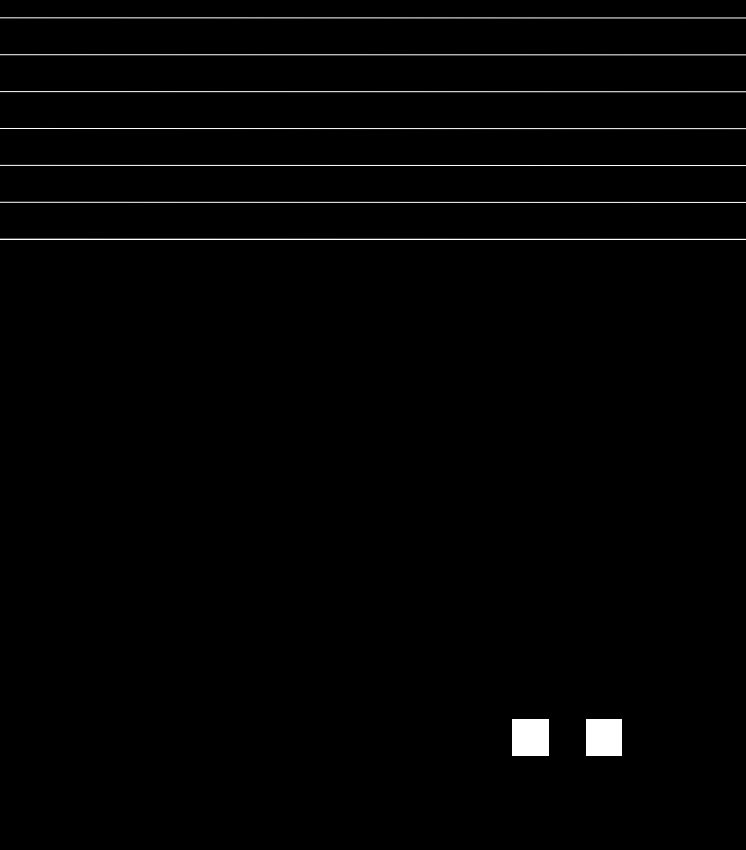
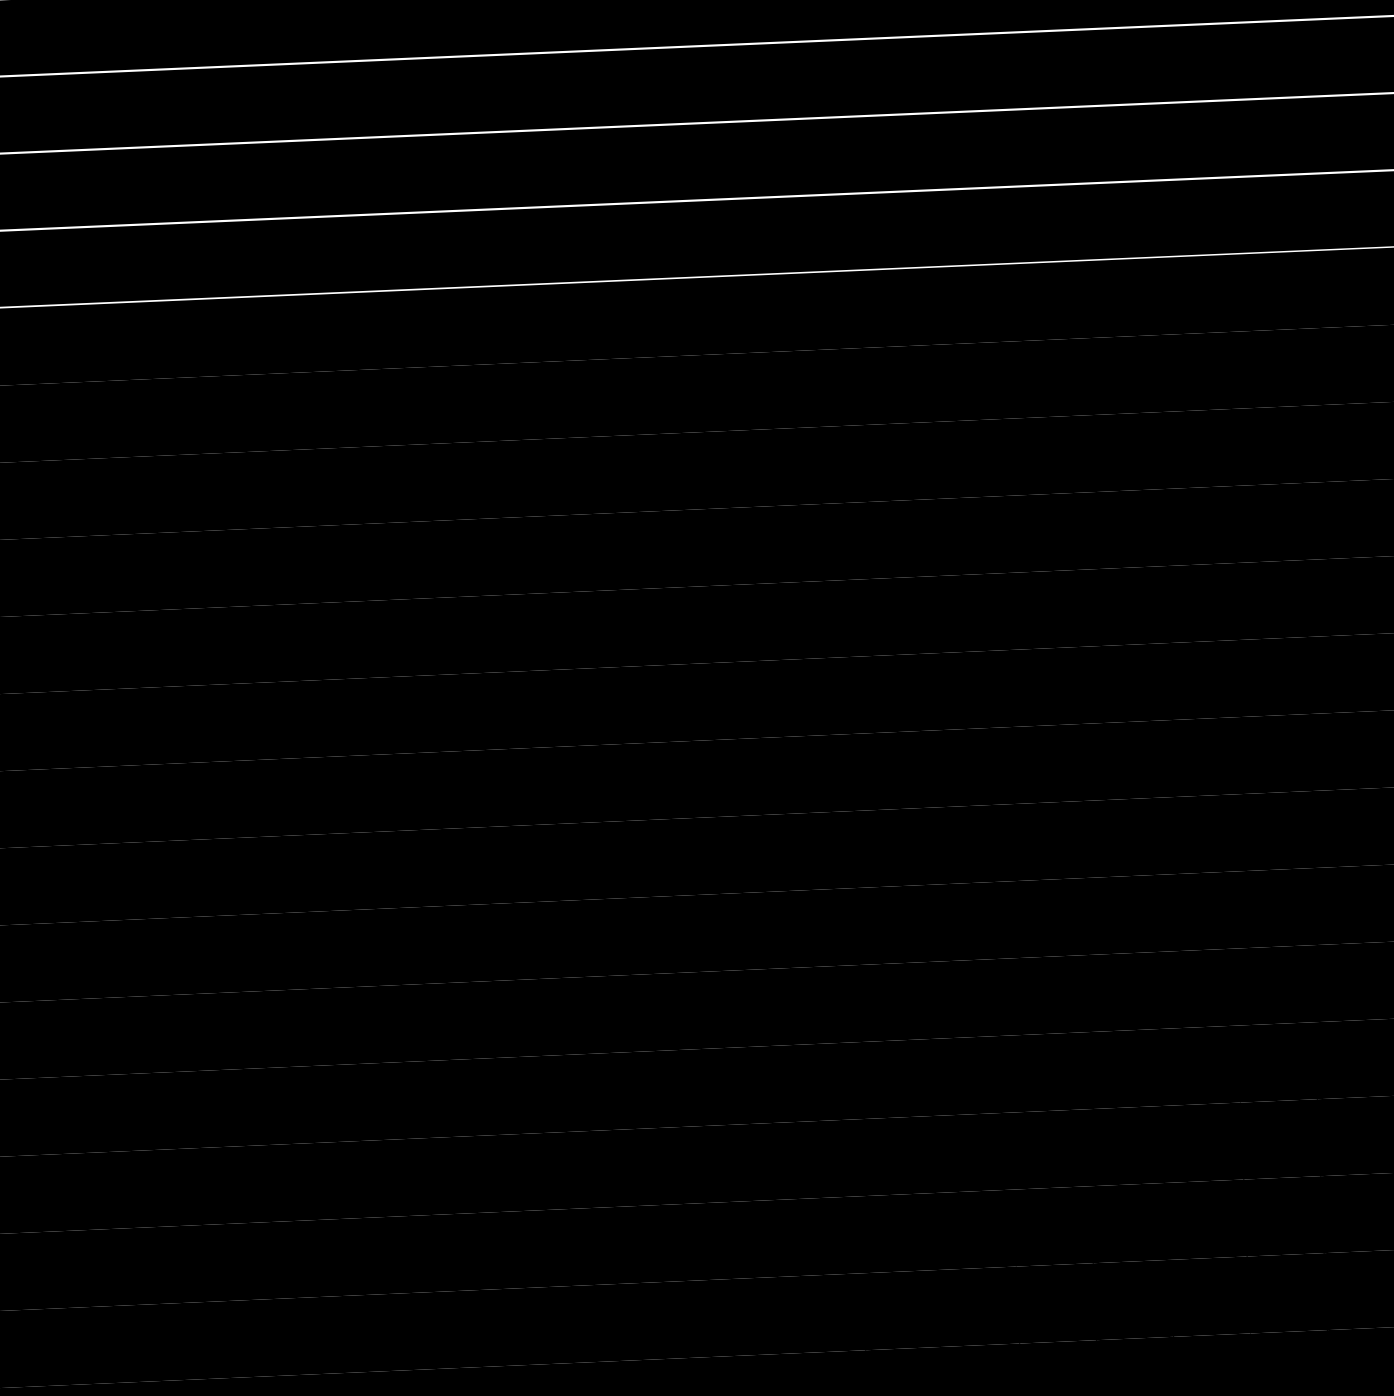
fill: (530, 737) -> (1056, 1303), added
fill: (603, 737) -> (1208, 1296), added

